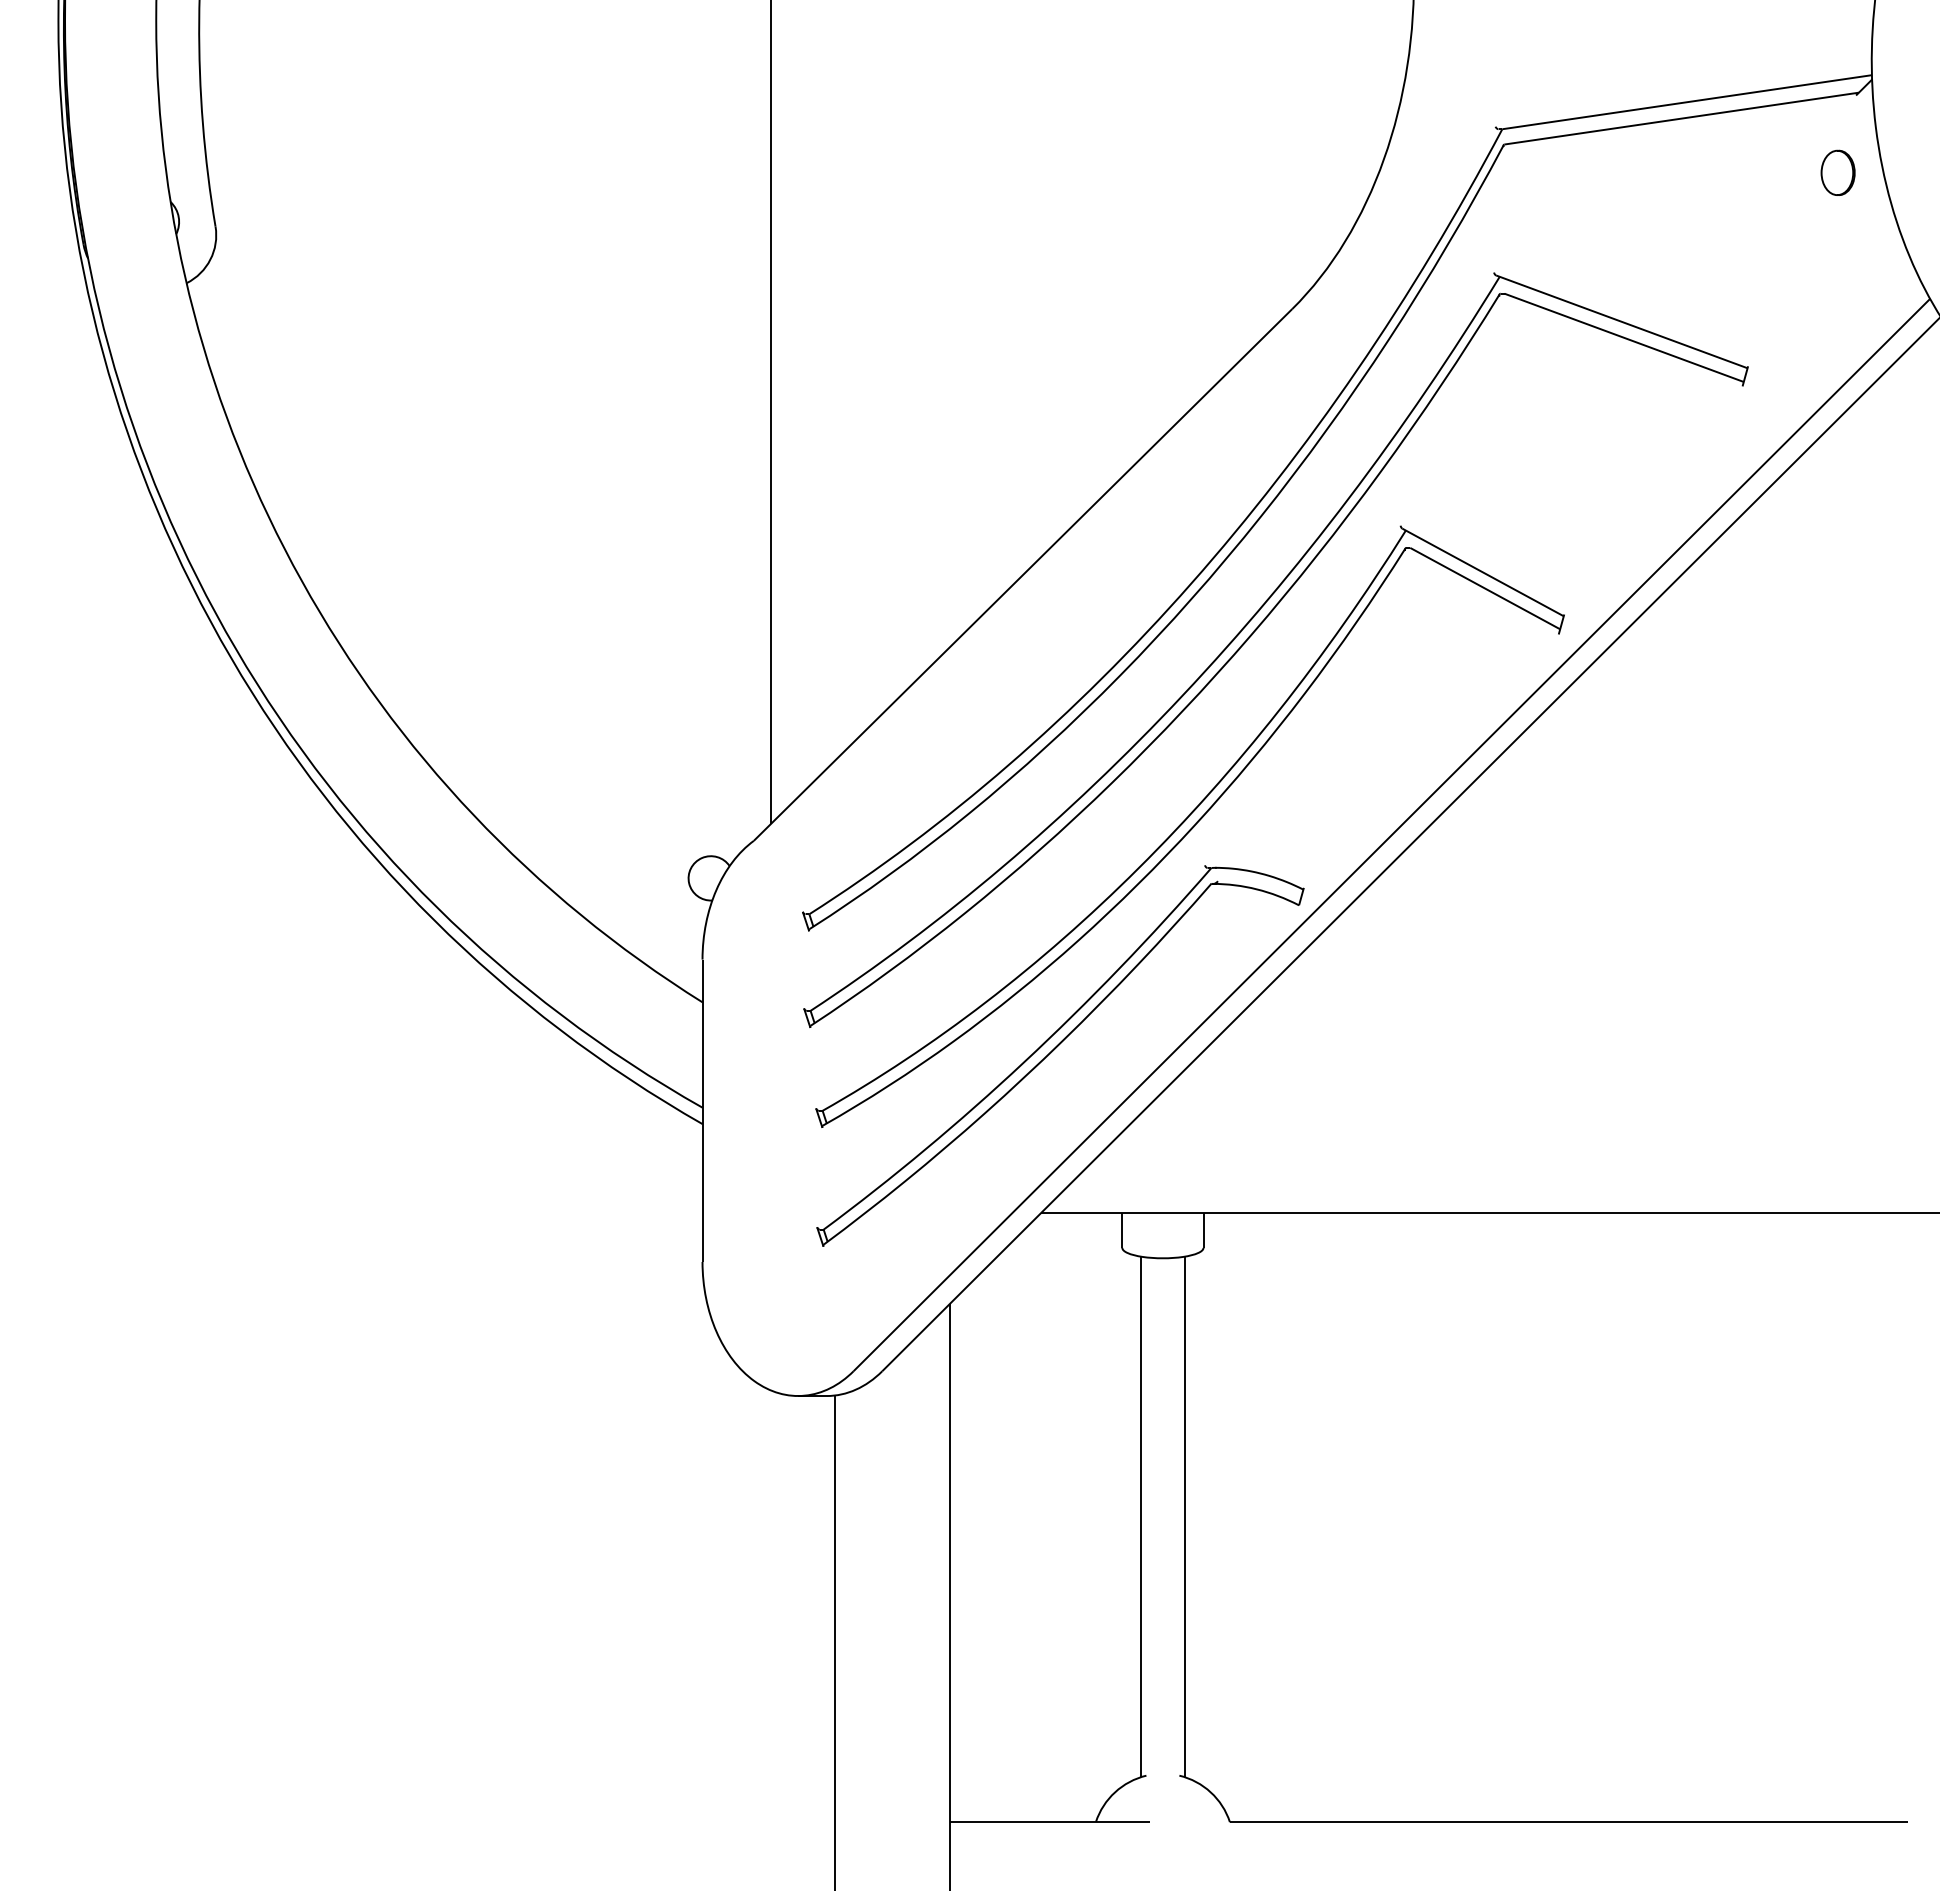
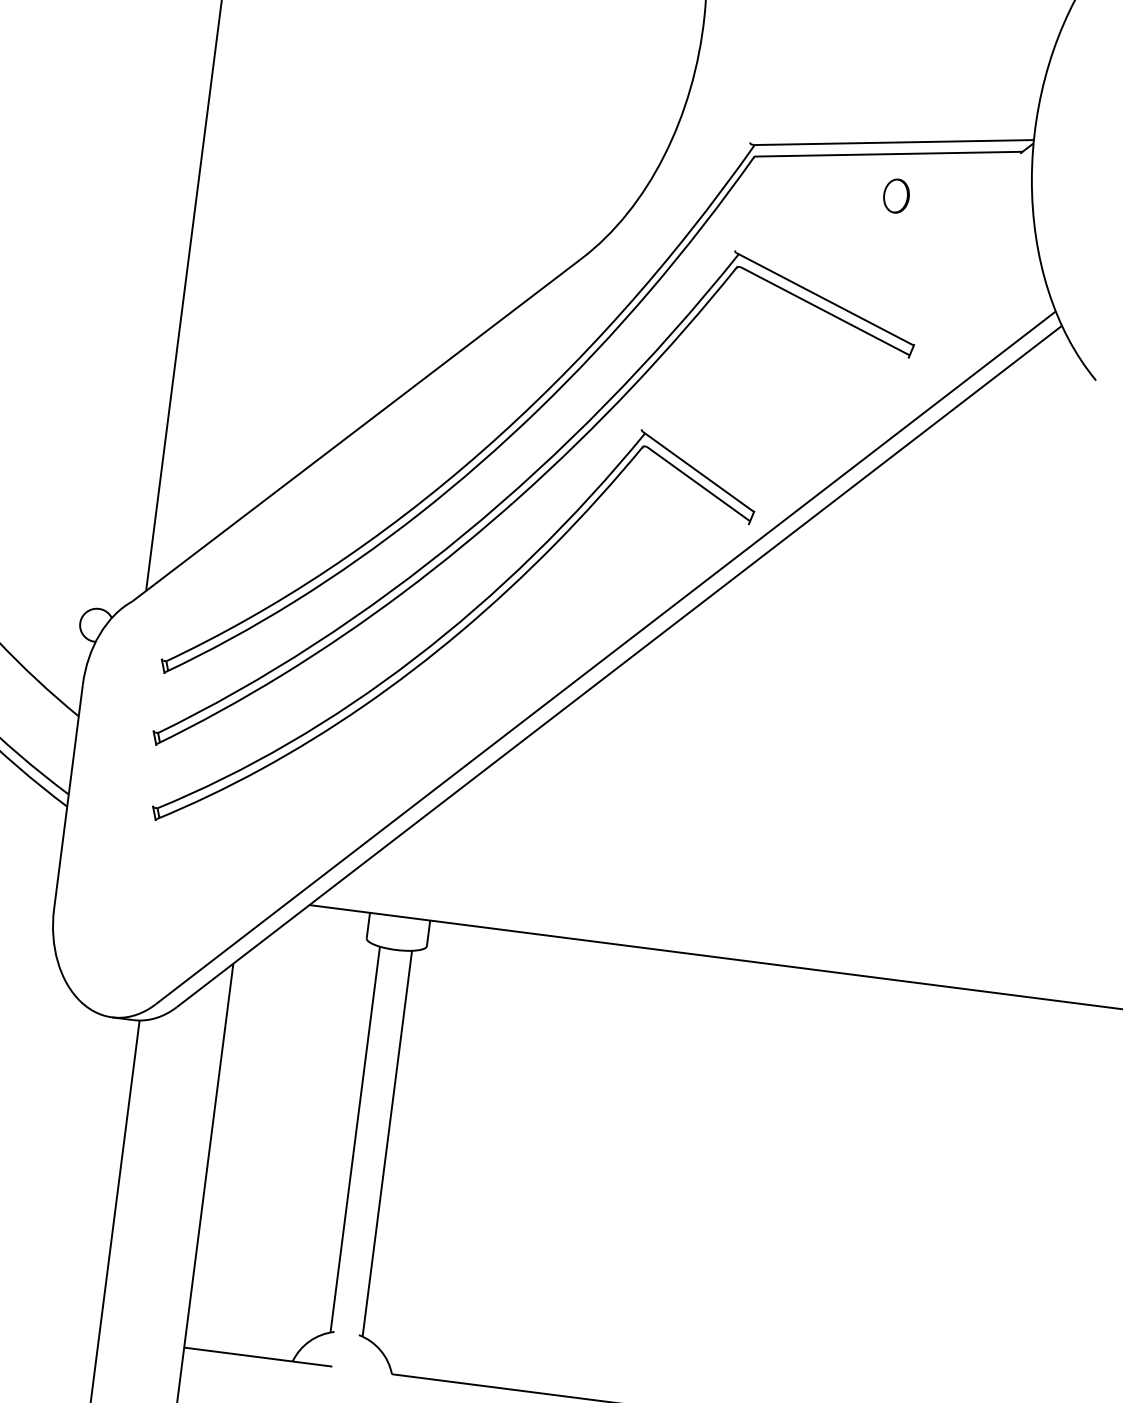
part: (1837, 172) -> (896, 195), moved
part: (1055, 1049) -> (336, 784), removed

